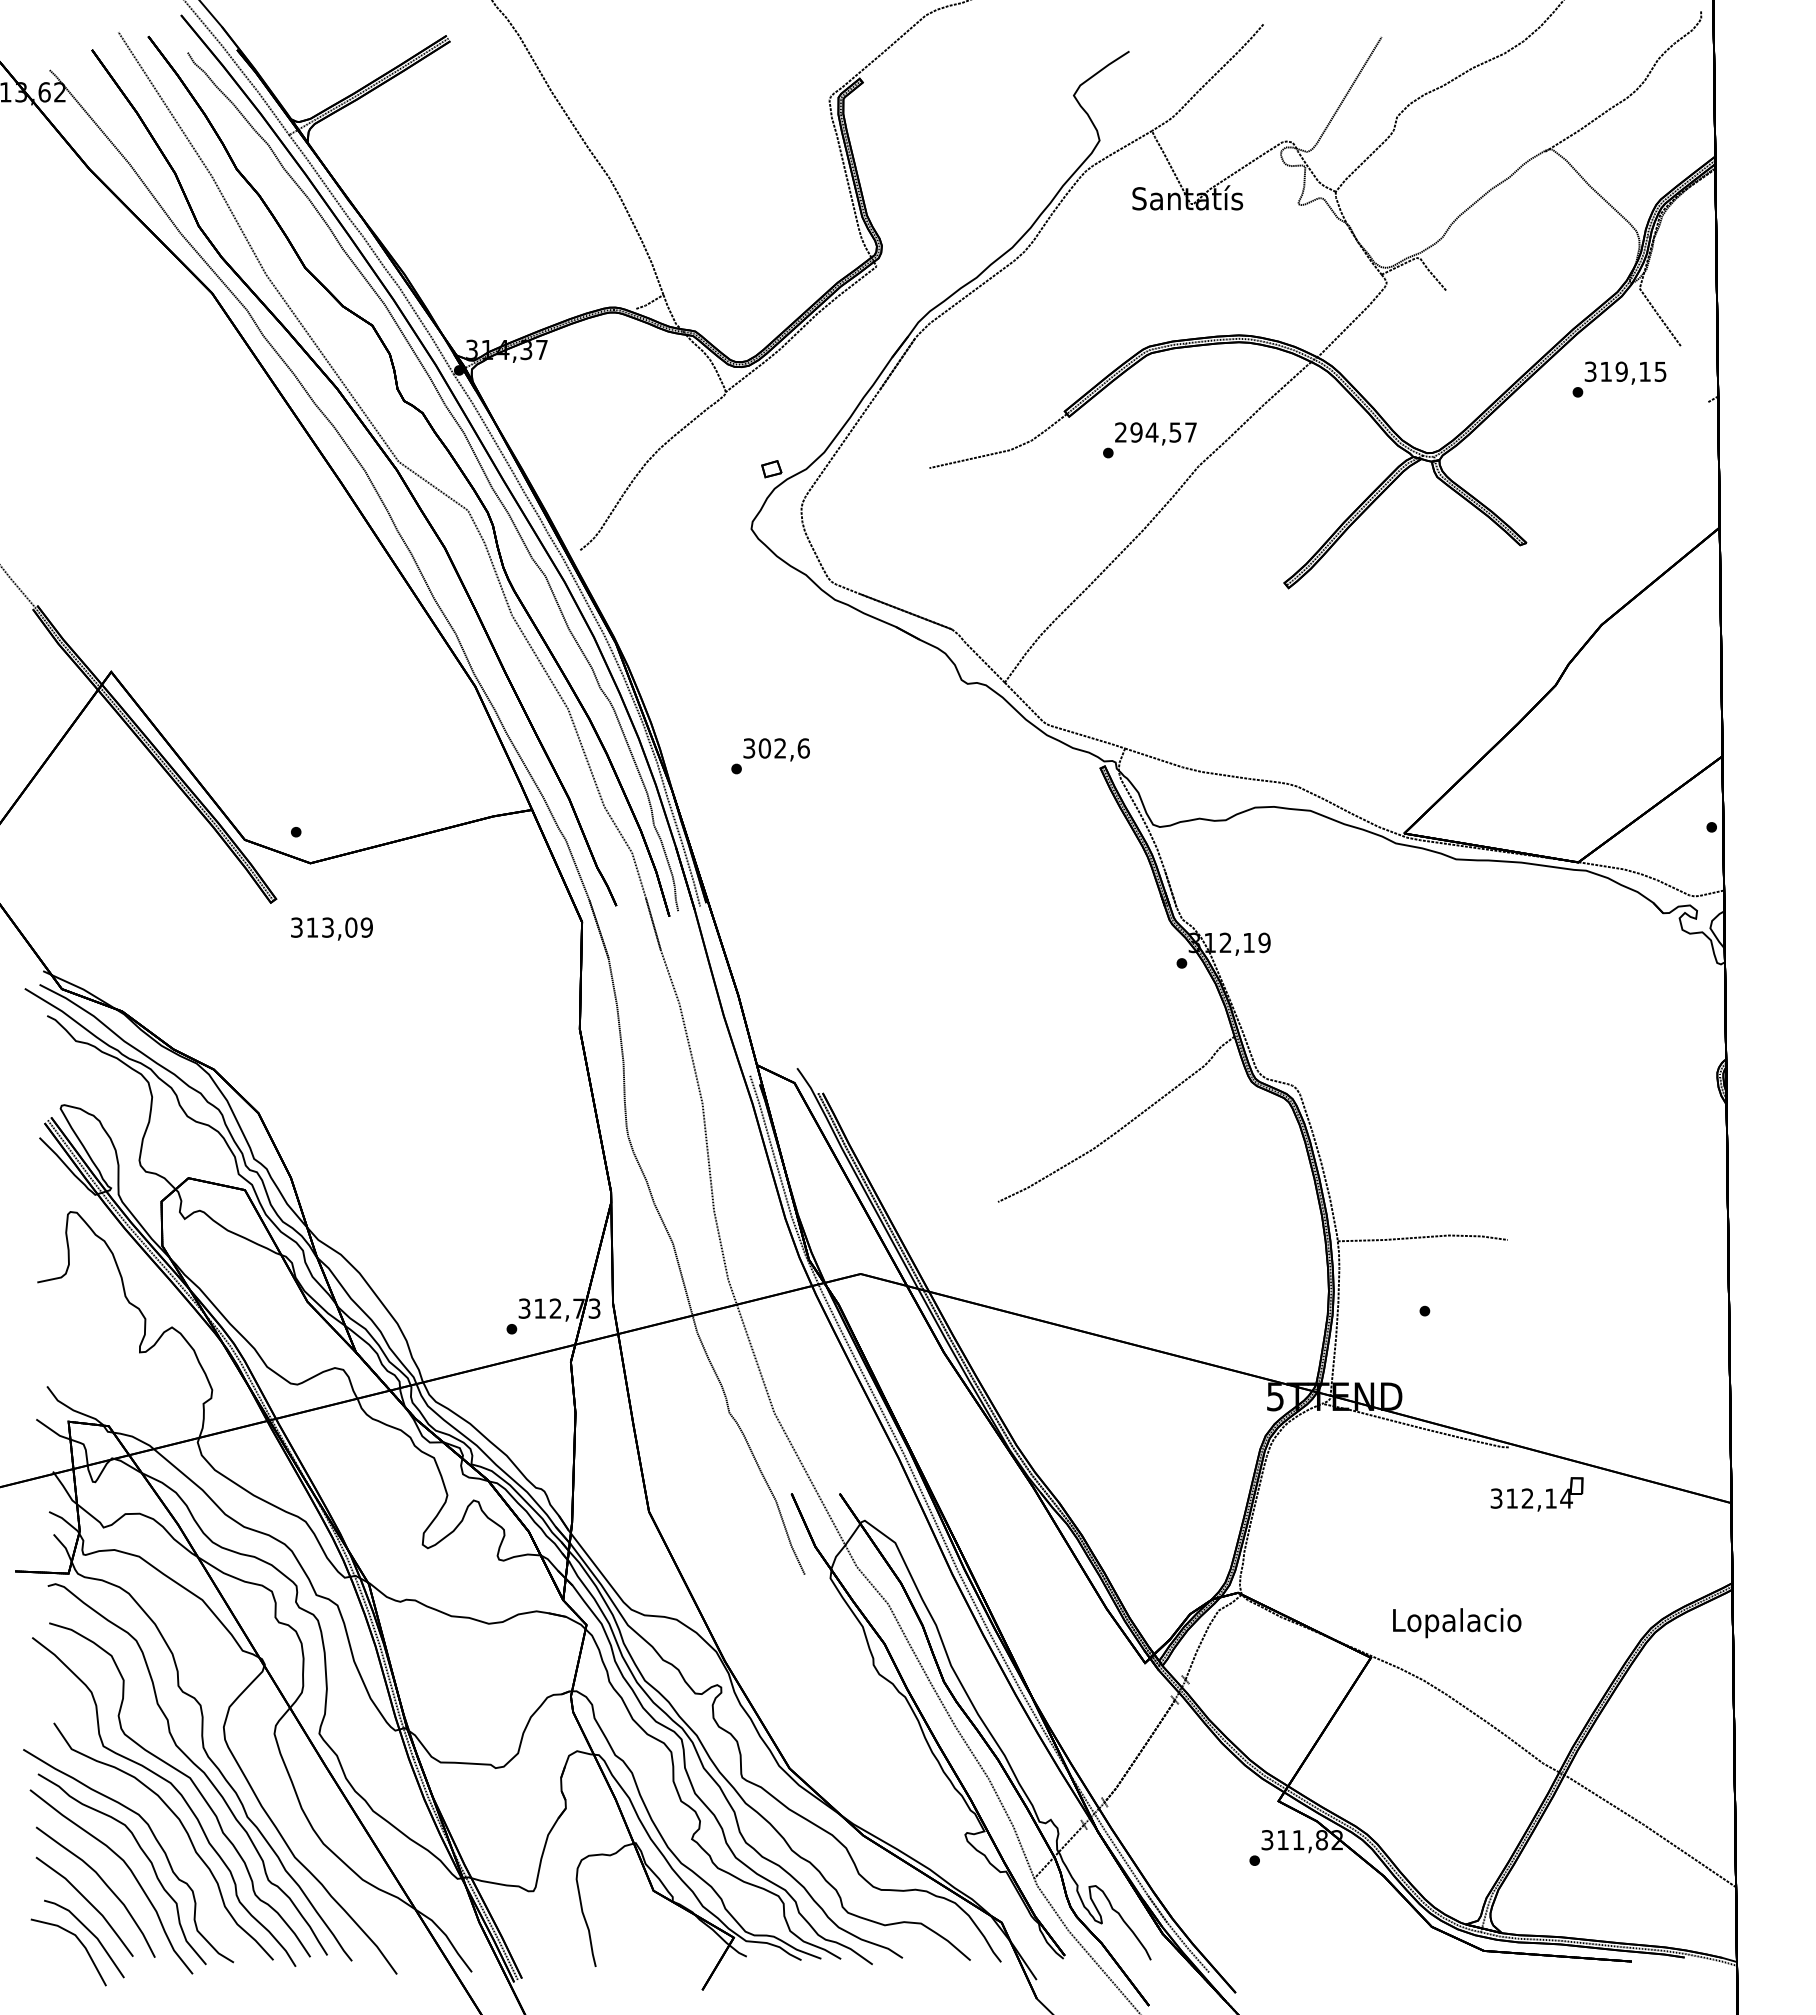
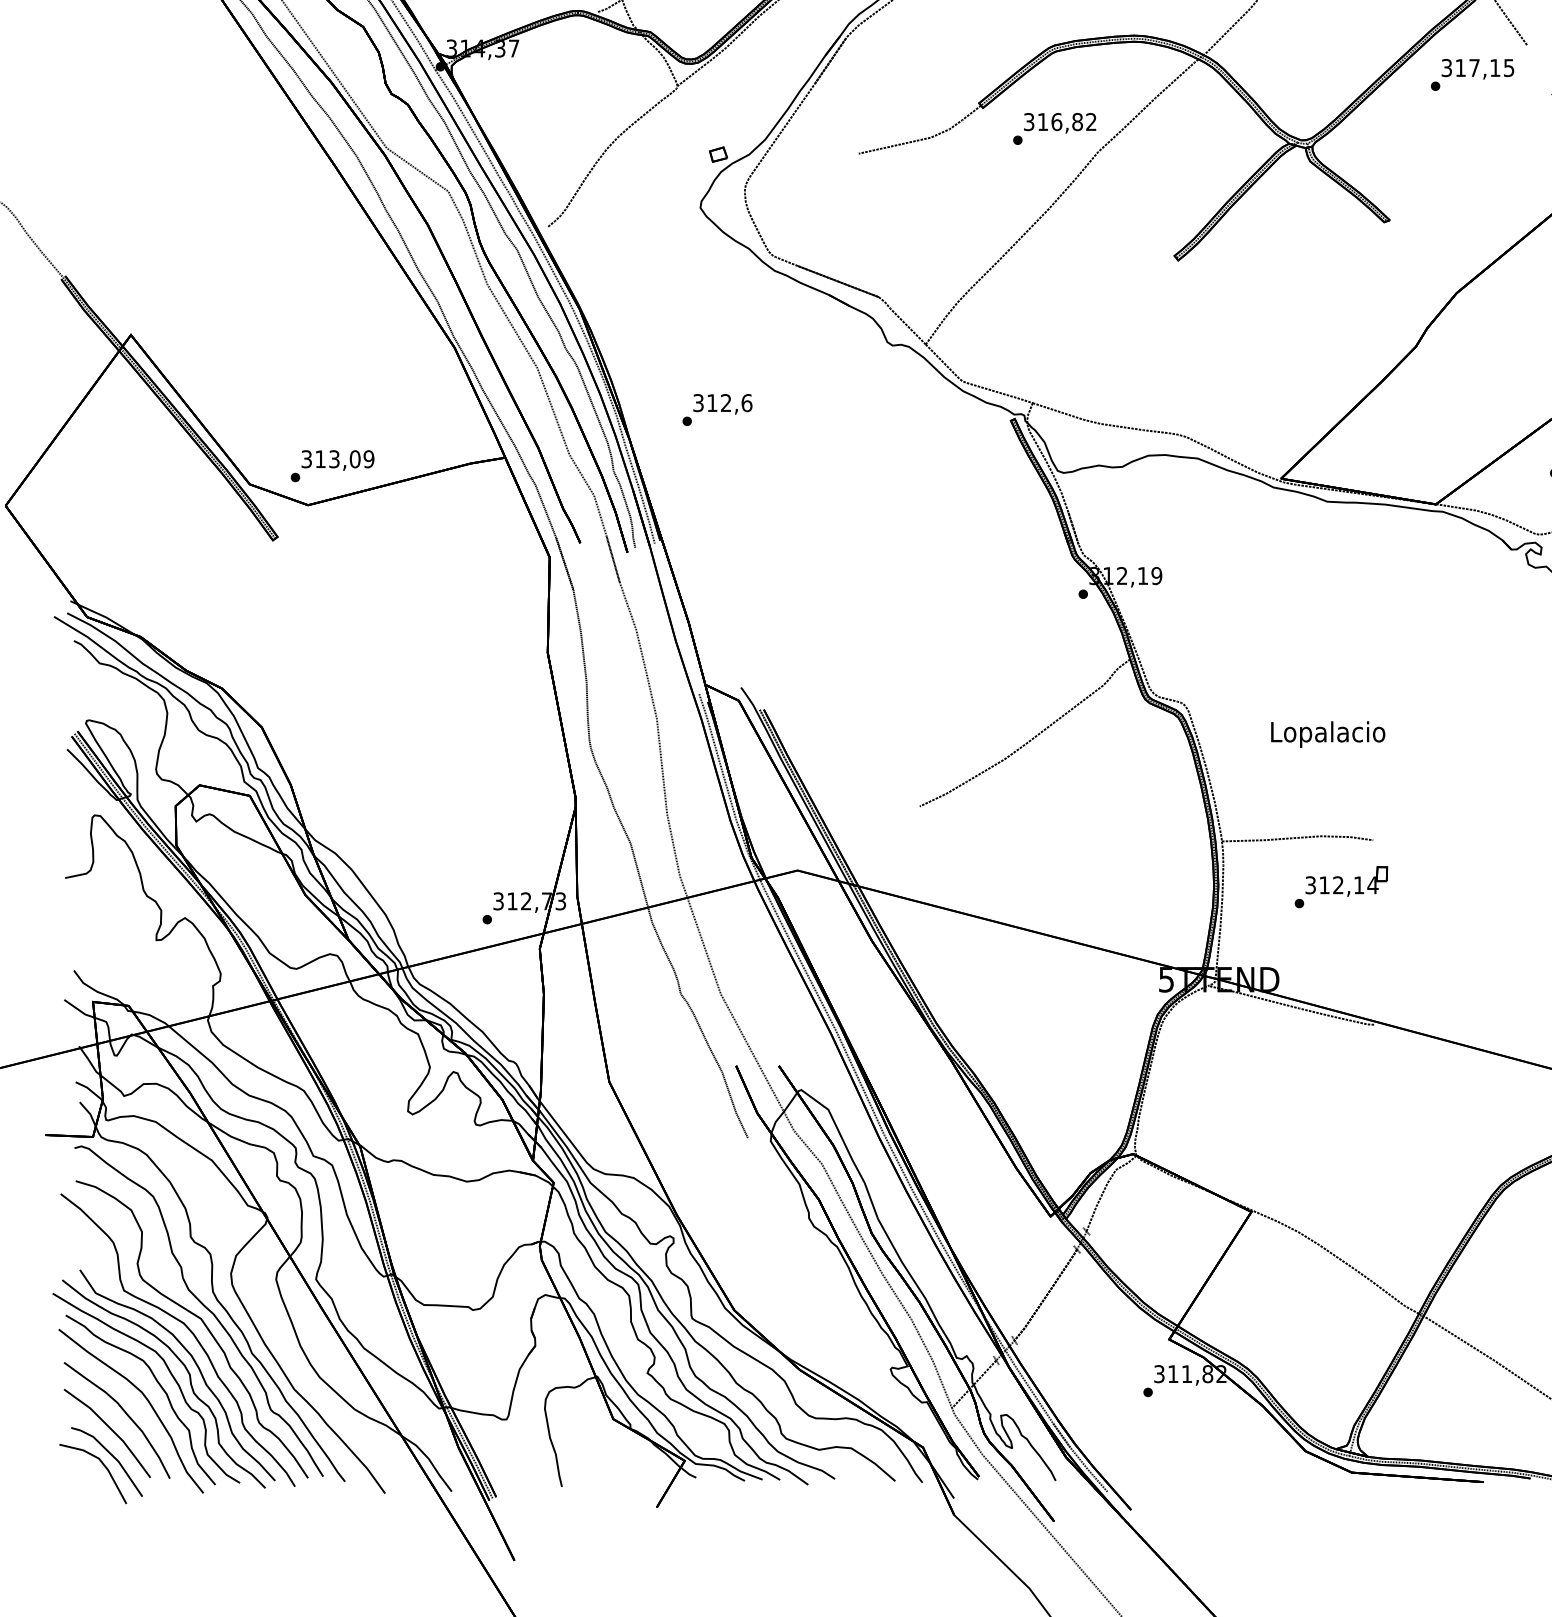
text: (1621, 371) -> (1474, 67), 319,15 -> 317,15
text: (1155, 432) -> (1059, 122), 294,57 -> 316,82
text: (764, 748) -> (712, 403), 302,6 -> 312,6
text: (331, 928) -> (337, 460), moved
part: (1536, 1494) -> (1346, 881), moved
text: (1457, 1623) -> (1328, 734), moved
curve: (177, 1851) -> (189, 1384), added

